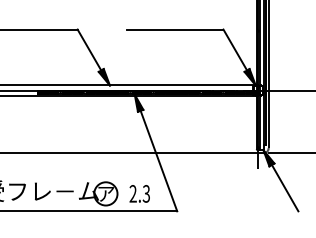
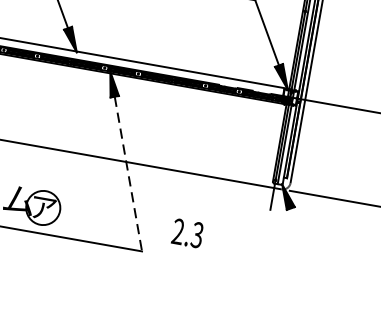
line: (159, 161) -> (129, 174), solid -> dashed
line: (284, 187) -> (303, 244), removed
text: (139, 193) -> (187, 232), moved

